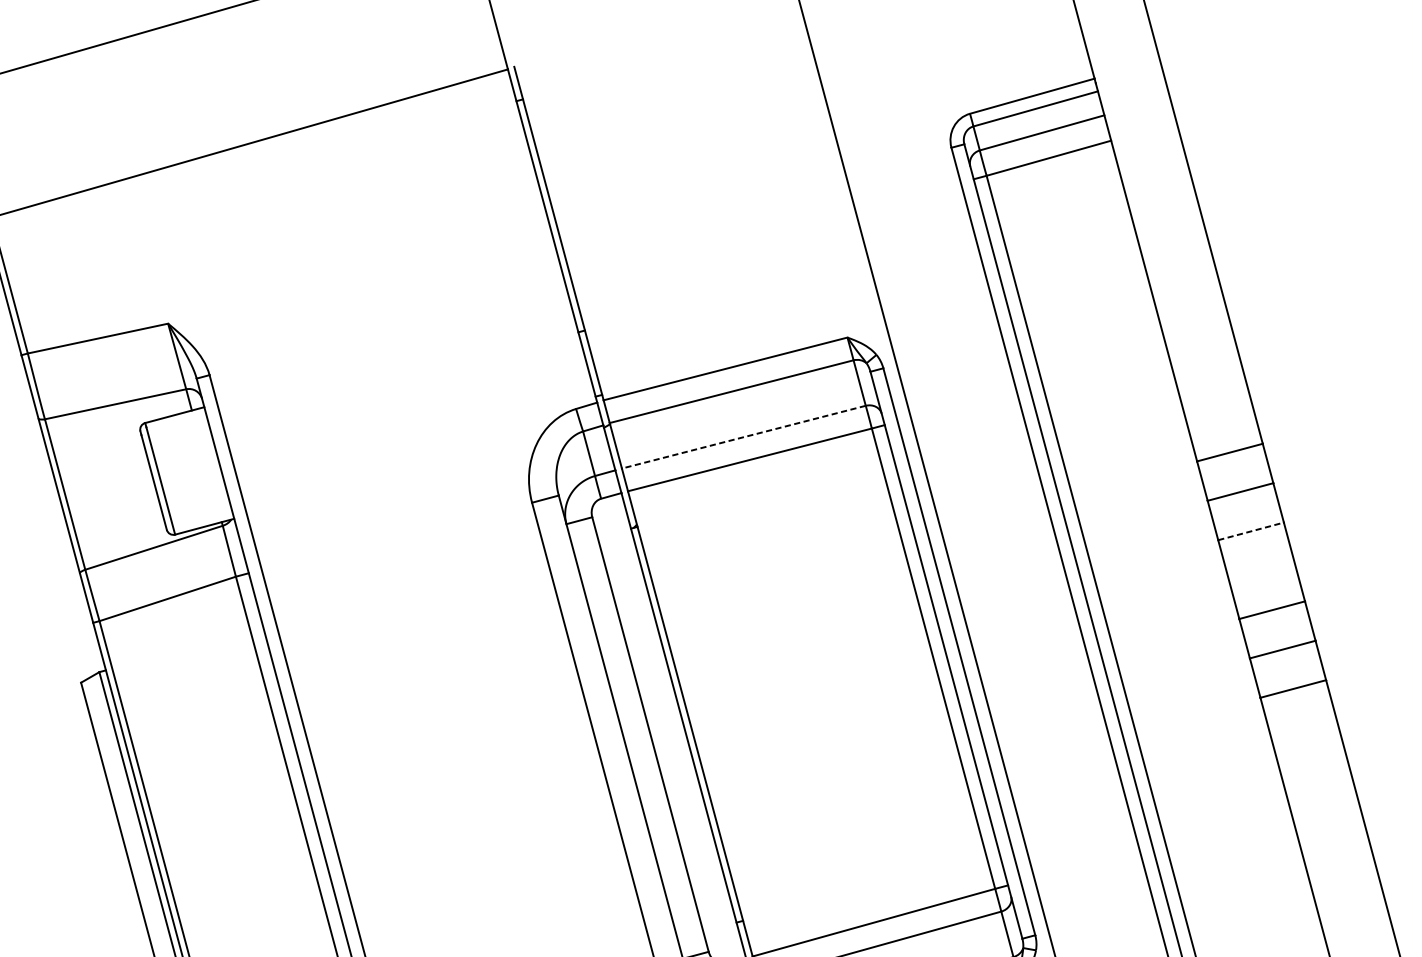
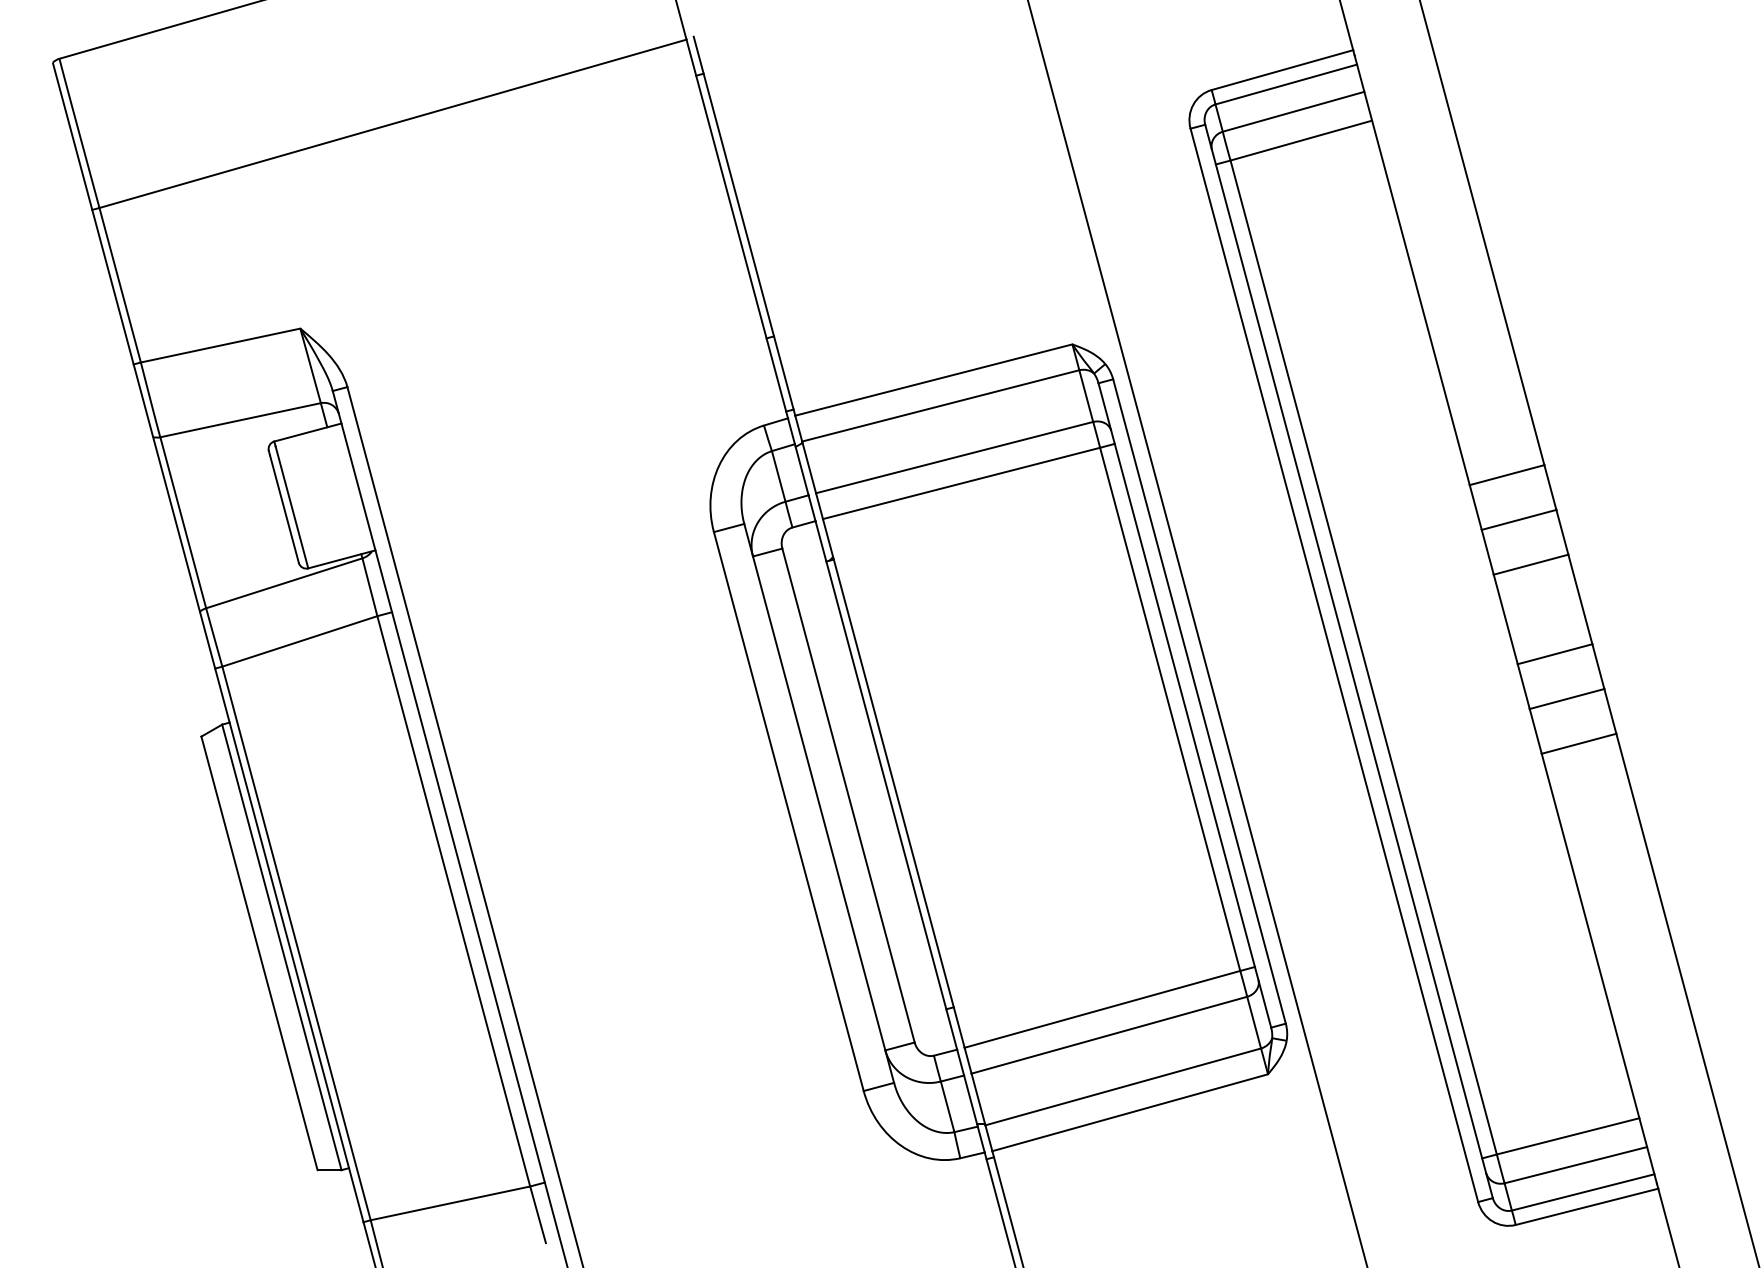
line: (743, 437) -> (954, 457), dashed -> solid
line: (1251, 531) -> (1531, 564), dashed -> solid

